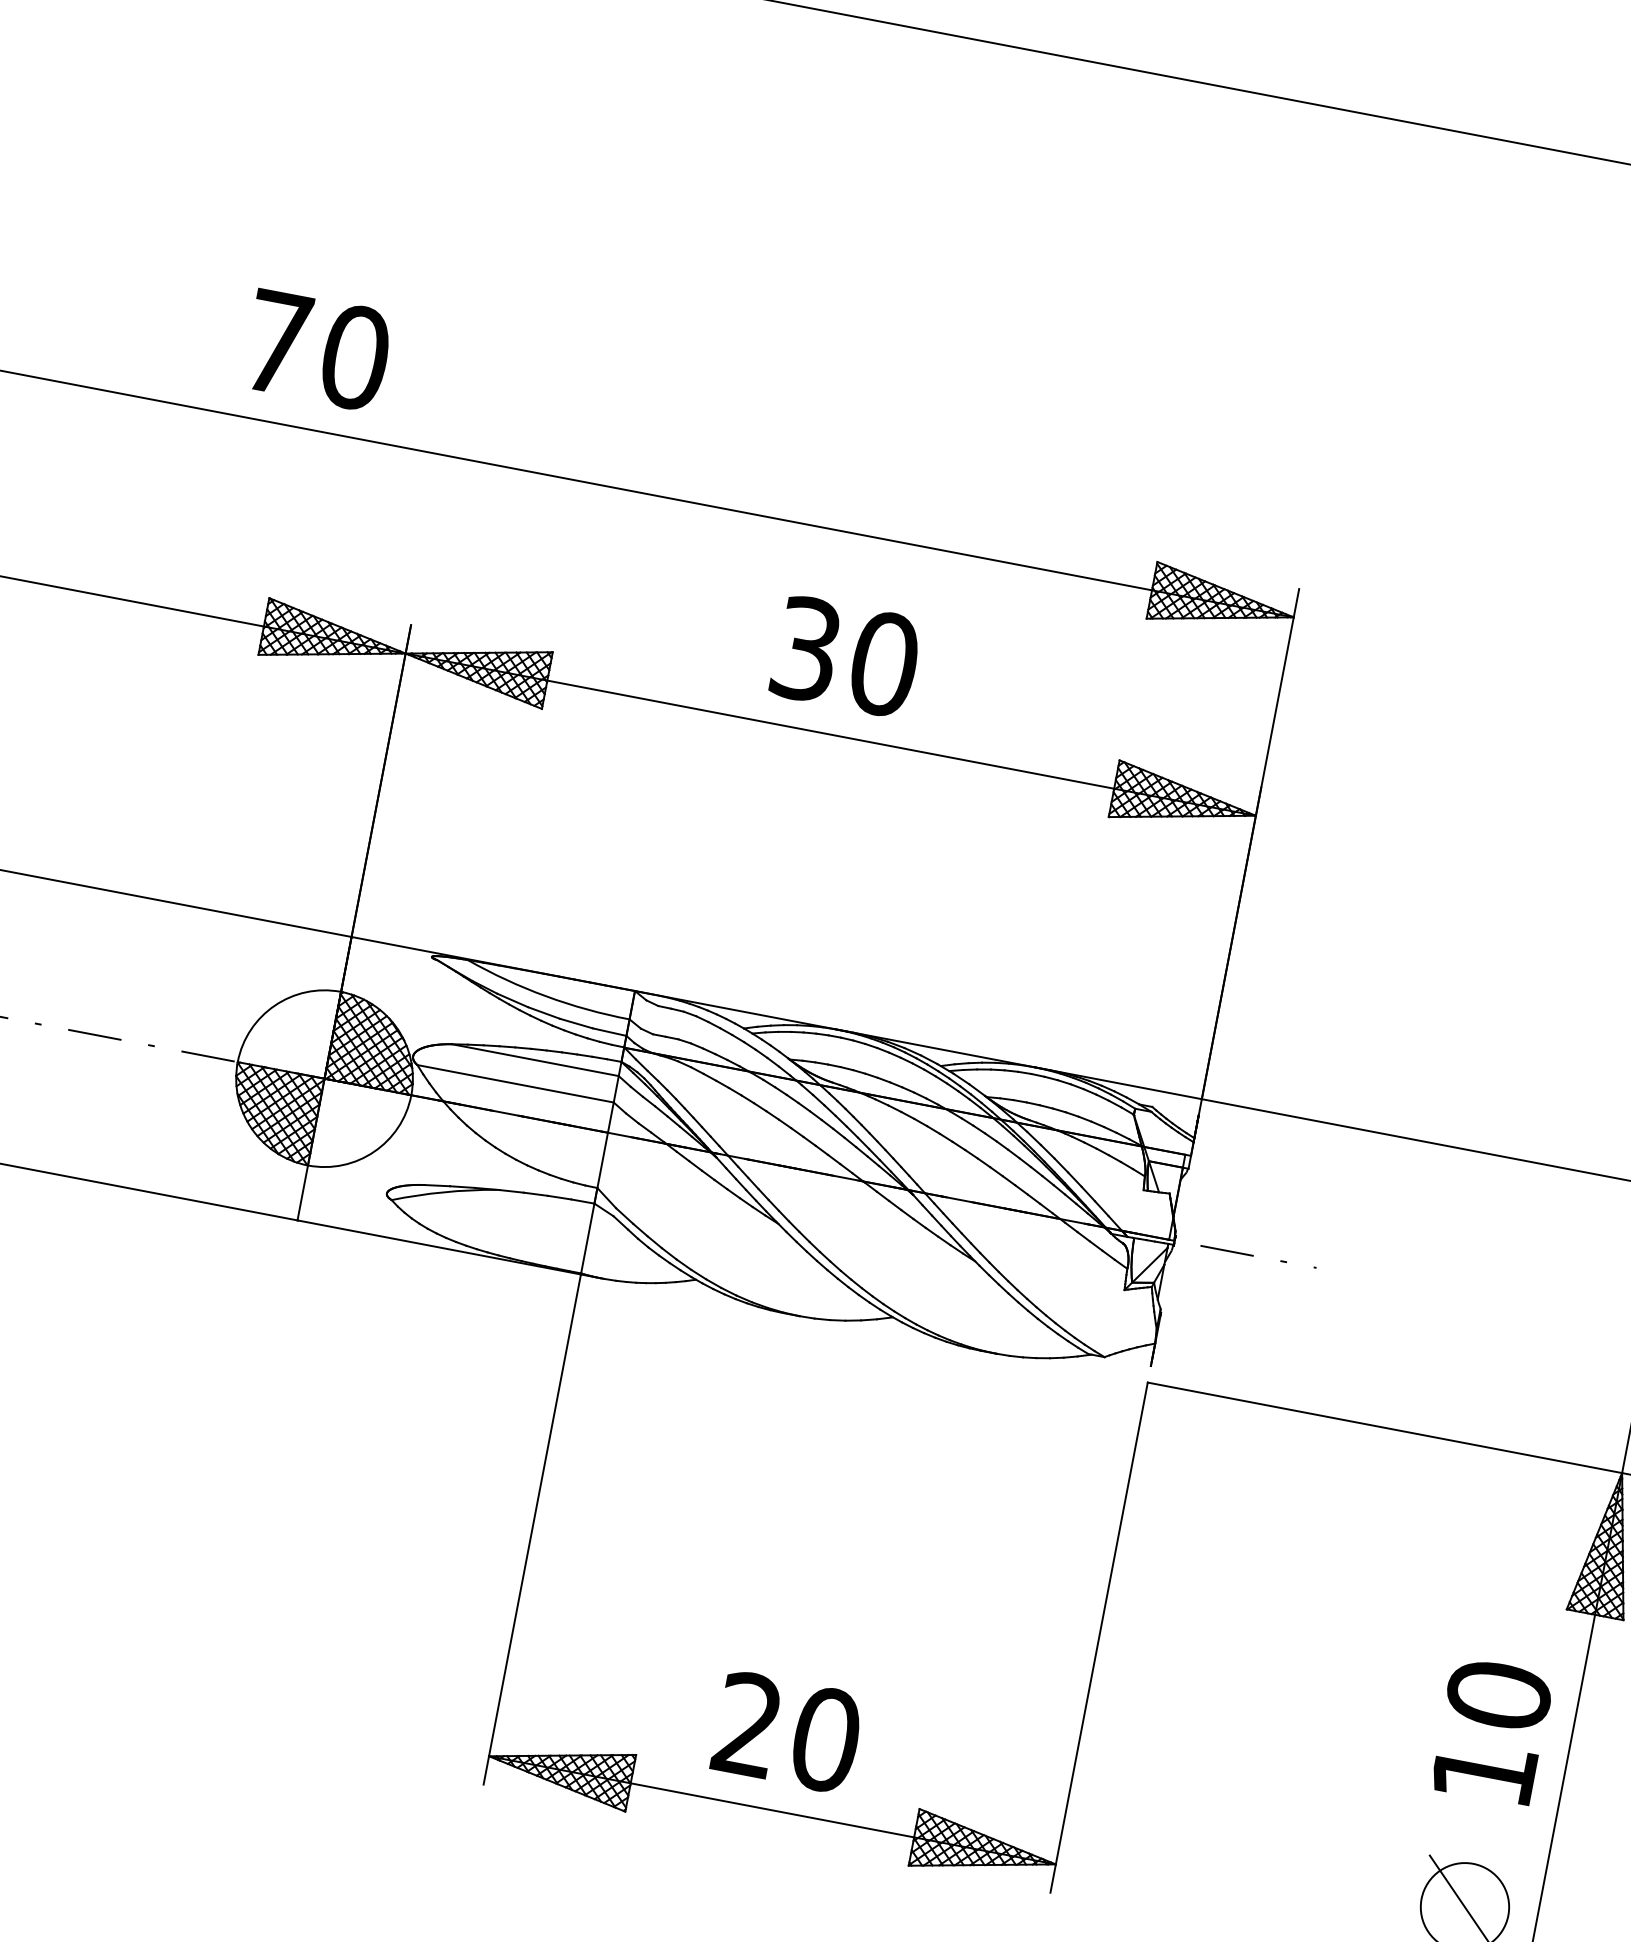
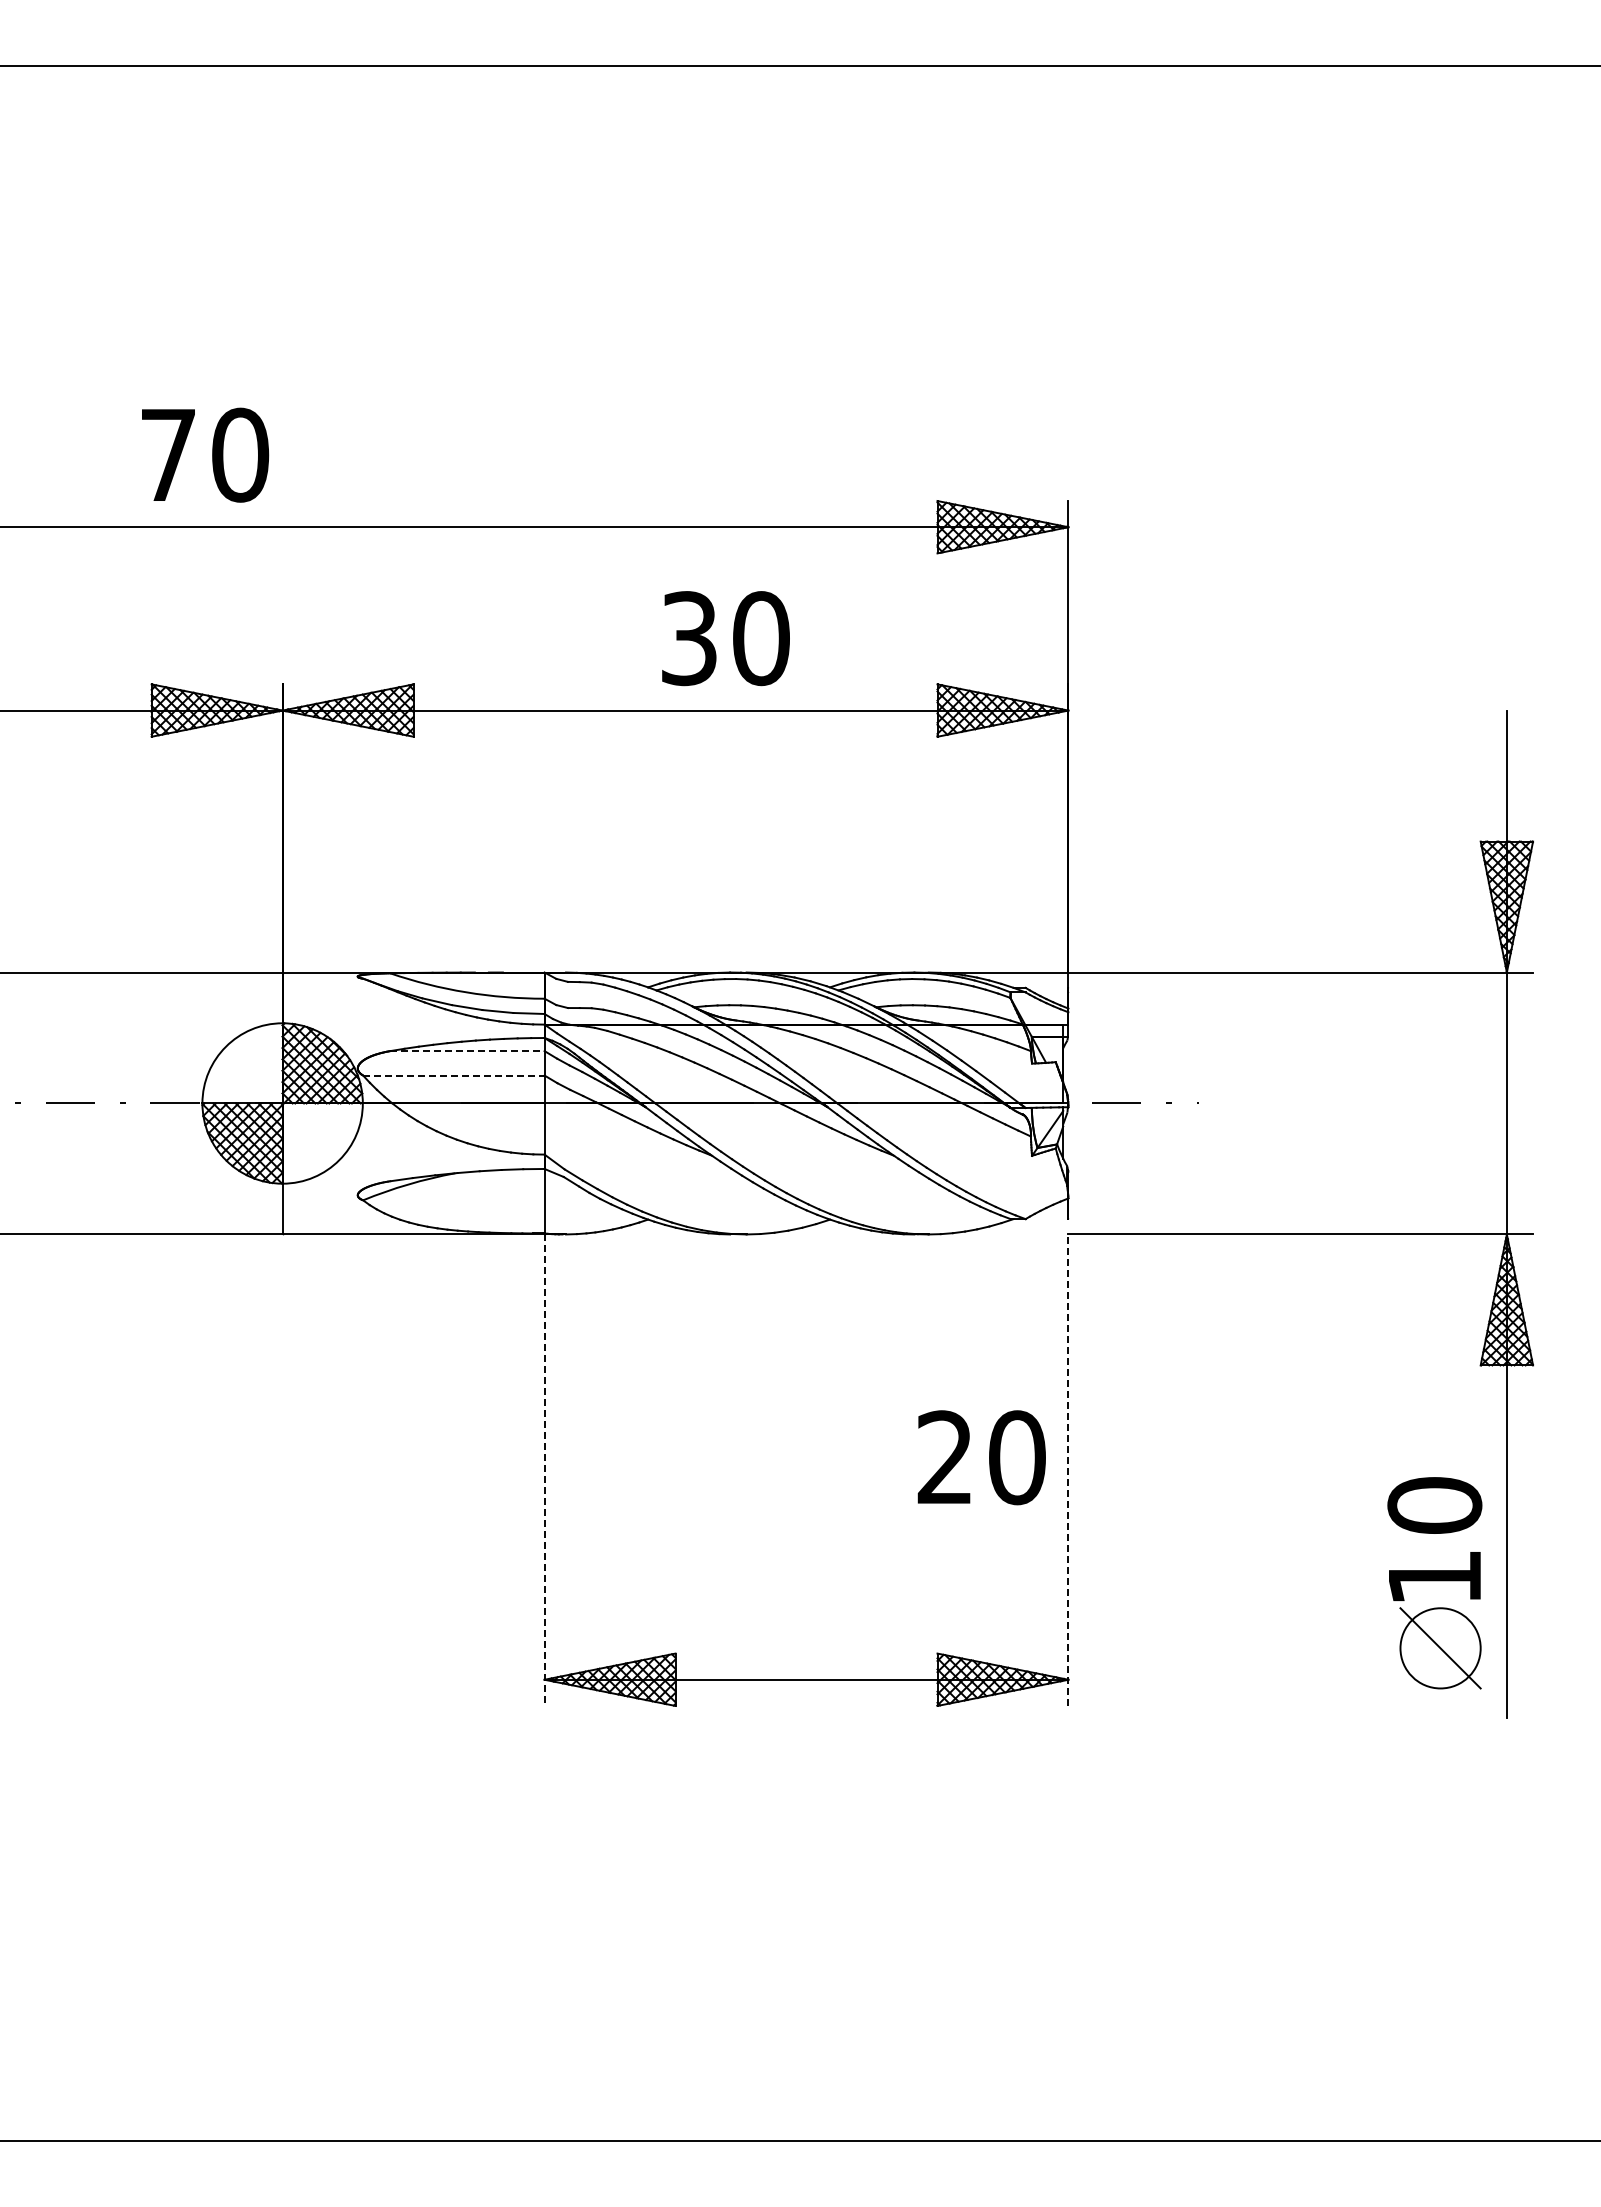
text: (317, 349) -> (205, 454), moved
text: (845, 656) -> (725, 638), moved
line: (535, 1060) -> (467, 1051), solid -> dashed
line: (515, 1083) -> (453, 1075), solid -> dashed
line: (532, 1529) -> (544, 1470), solid -> dashed
line: (1099, 1637) -> (1068, 1470), solid -> dashed
text: (1491, 1730) -> (1434, 1538), moved
text: (787, 1732) -> (981, 1457), moved

